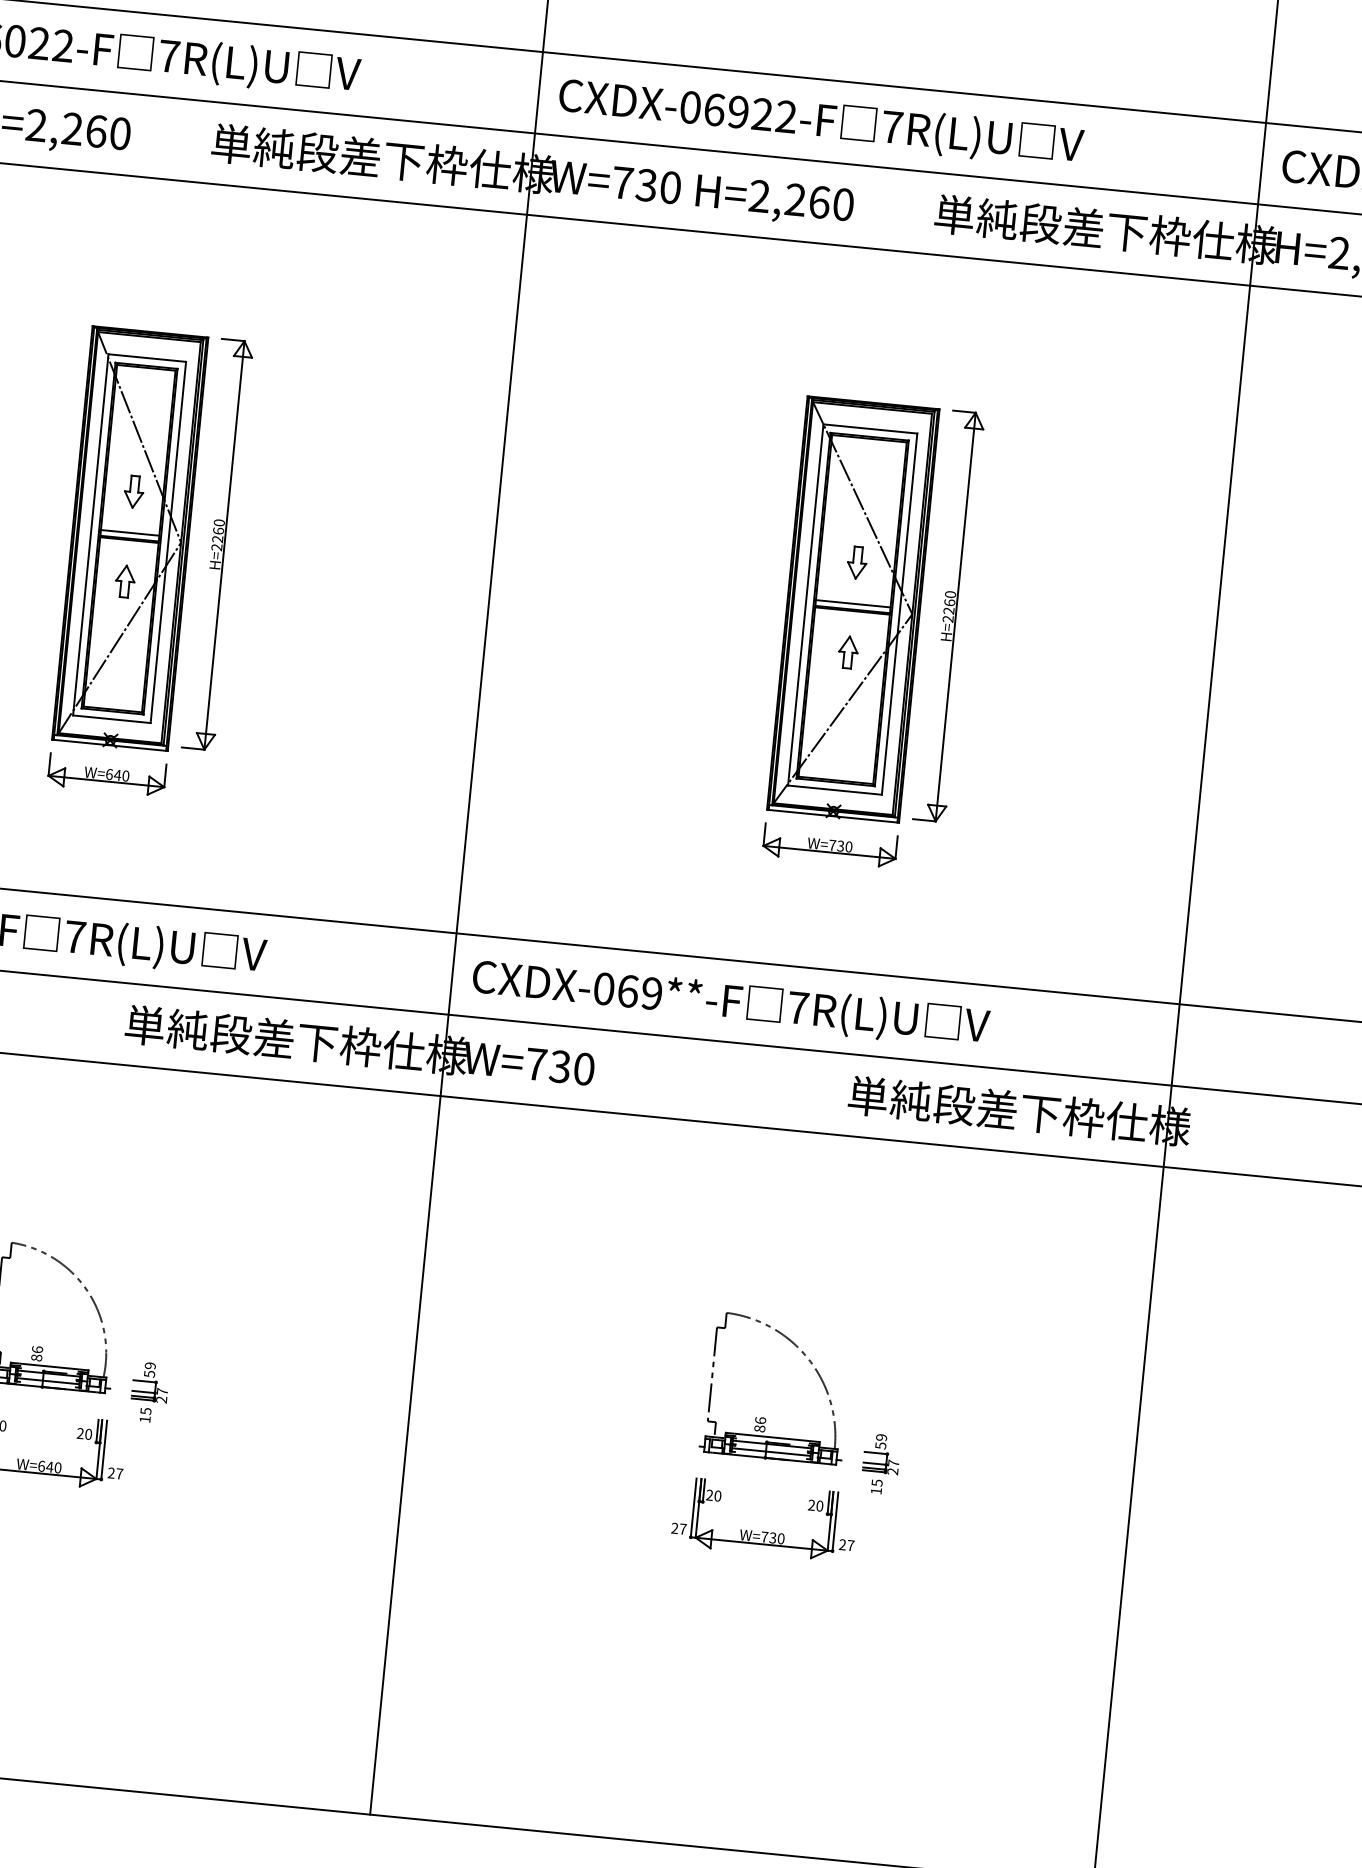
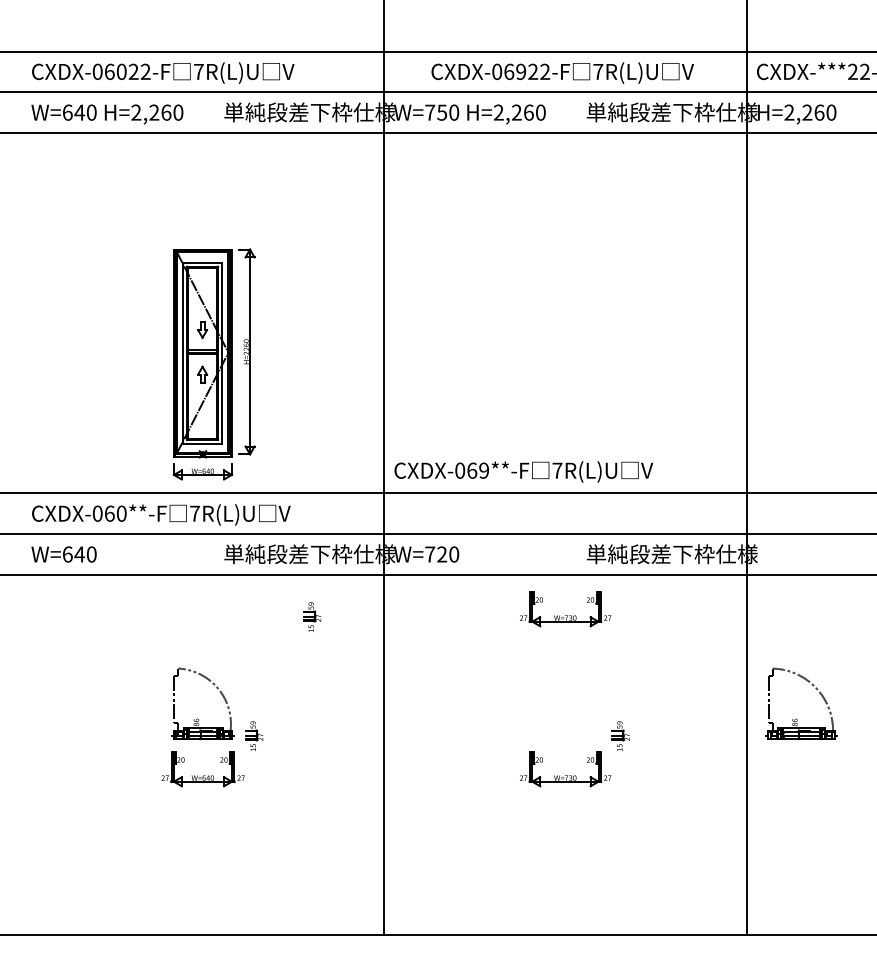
text: (820, 121) -> (562, 72), moved
text: (647, 185) -> (442, 112), W=730 -> W=750
part: (149, 563) -> (213, 364), moved
part: (873, 634) -> (576, 324), removed
text: (730, 1002) -> (523, 471), moved
text: (560, 1066) -> (442, 554), W=730 -> W=720
part: (289, 1167) -> (312, 617), added
part: (795, 1200) -> (565, 609), added
part: (764, 1417) -> (796, 718), moved

